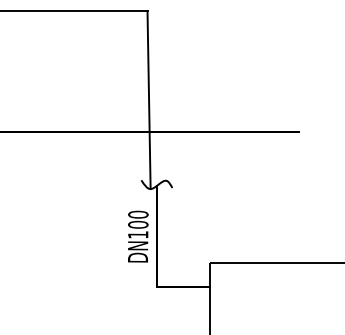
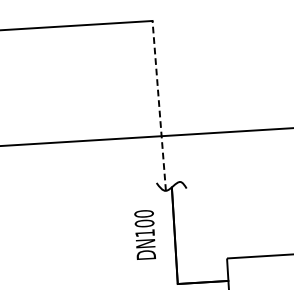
line: (149, 99) -> (159, 105), solid -> dashed
text: (138, 236) -> (145, 234), moved

